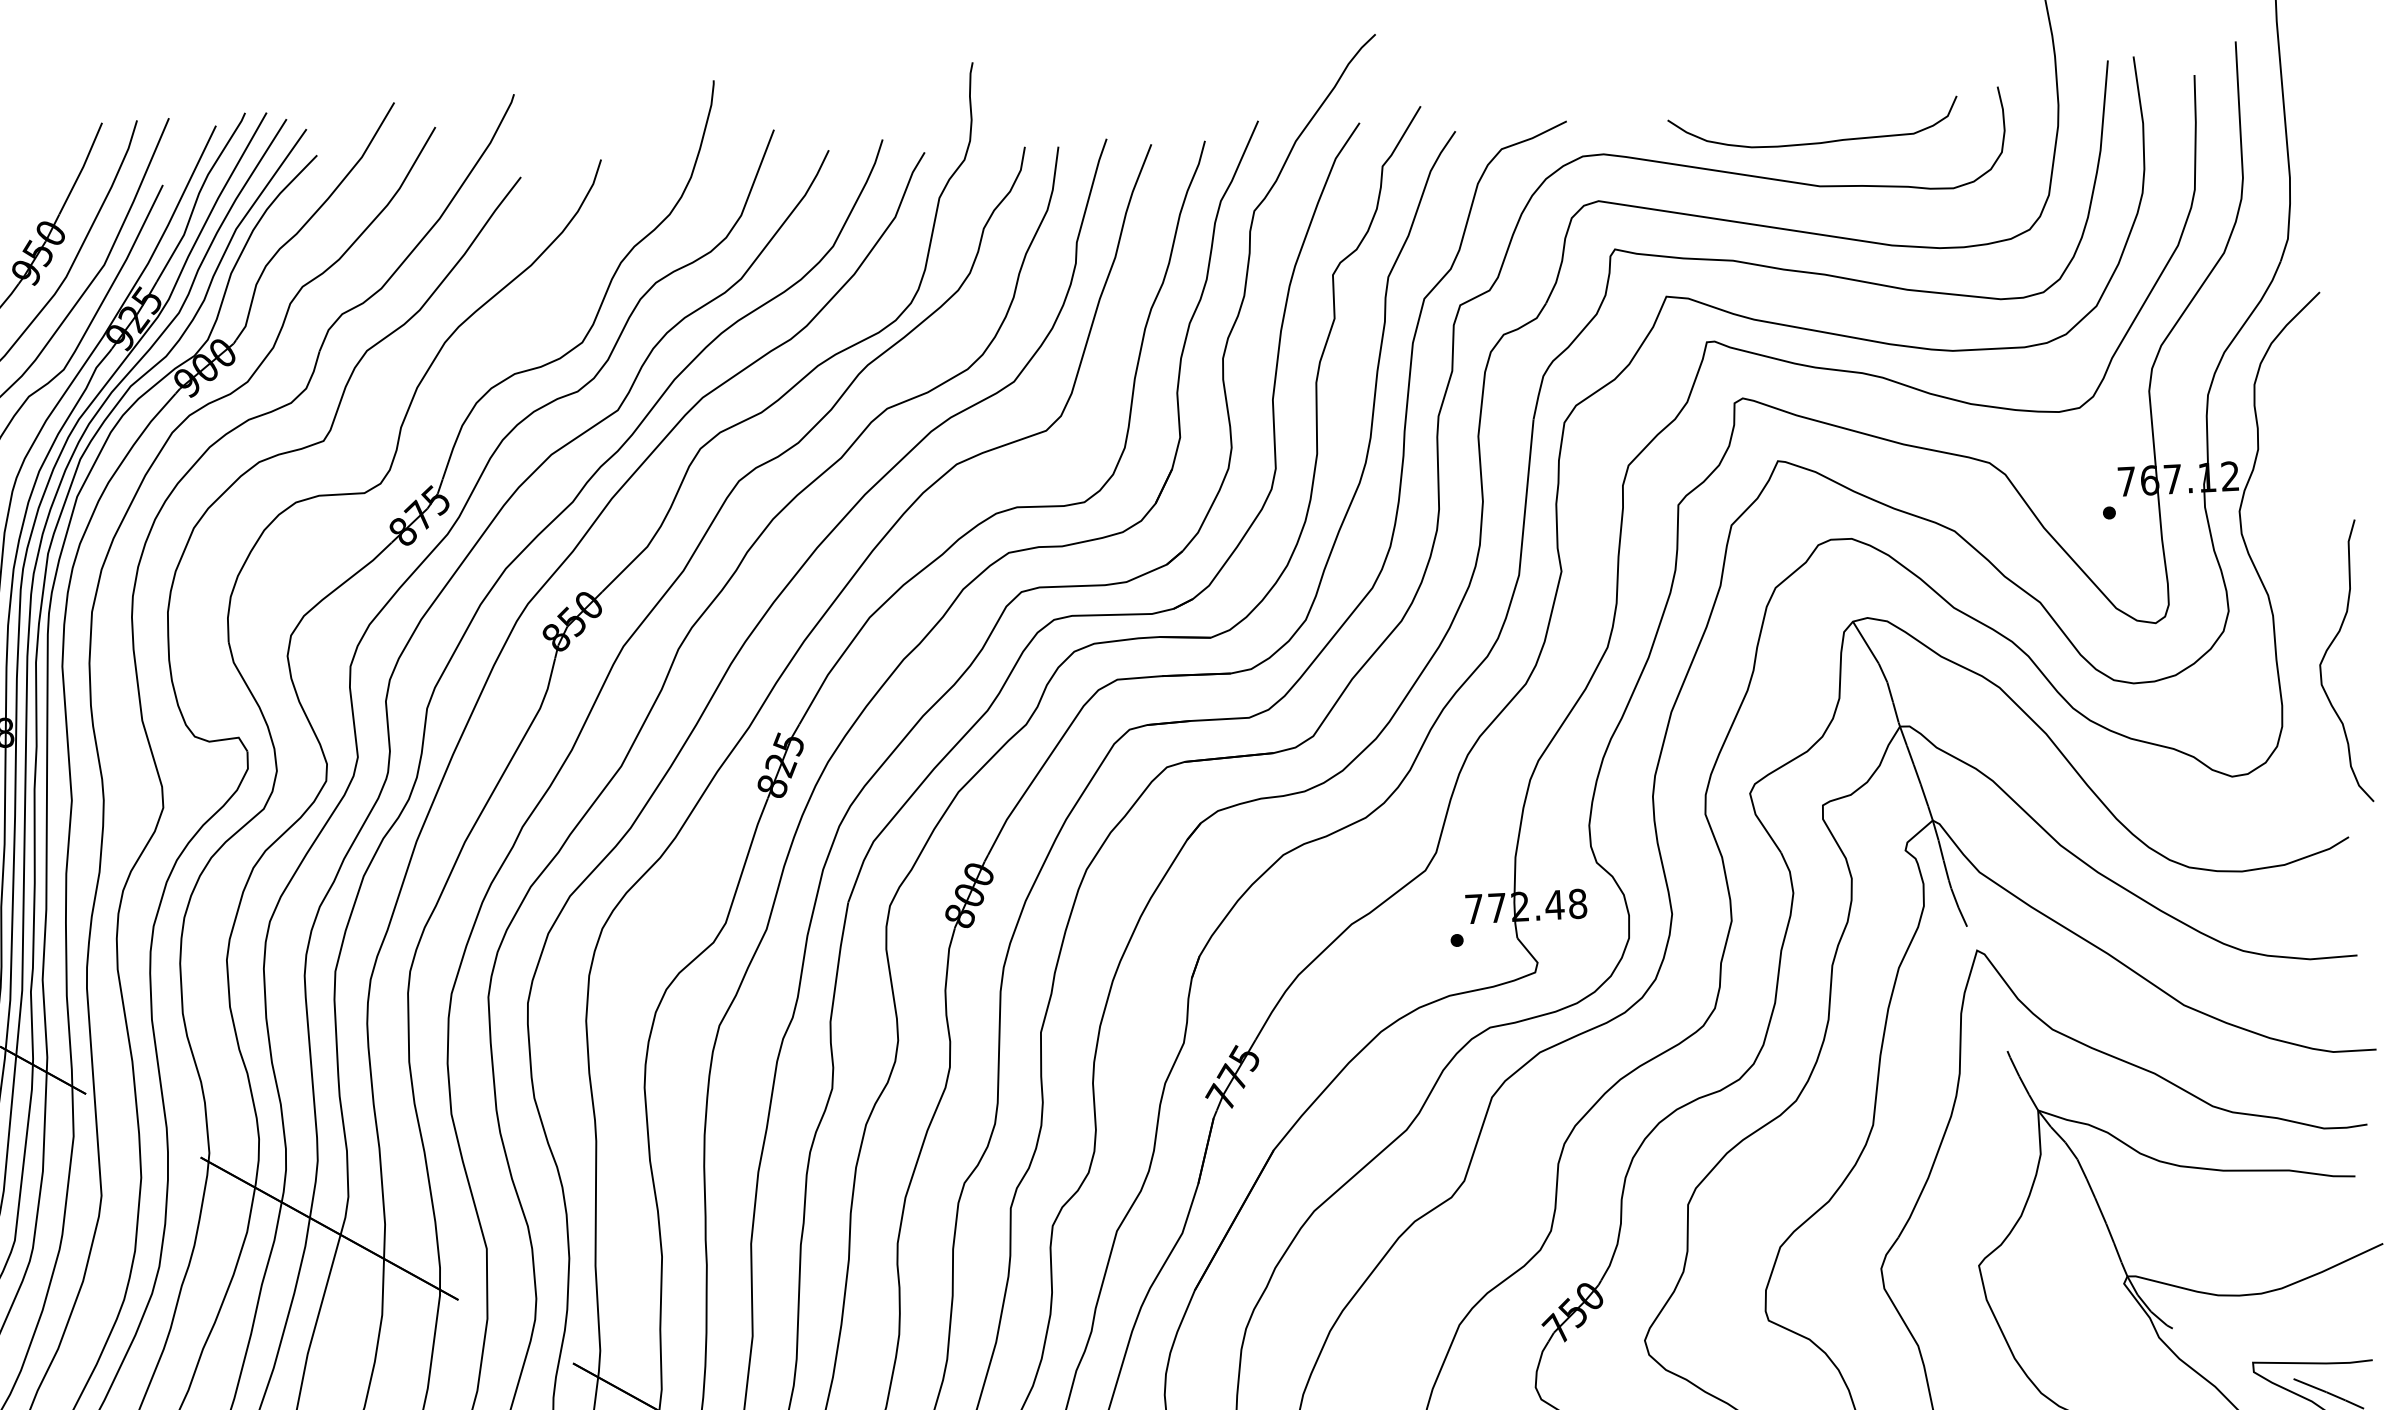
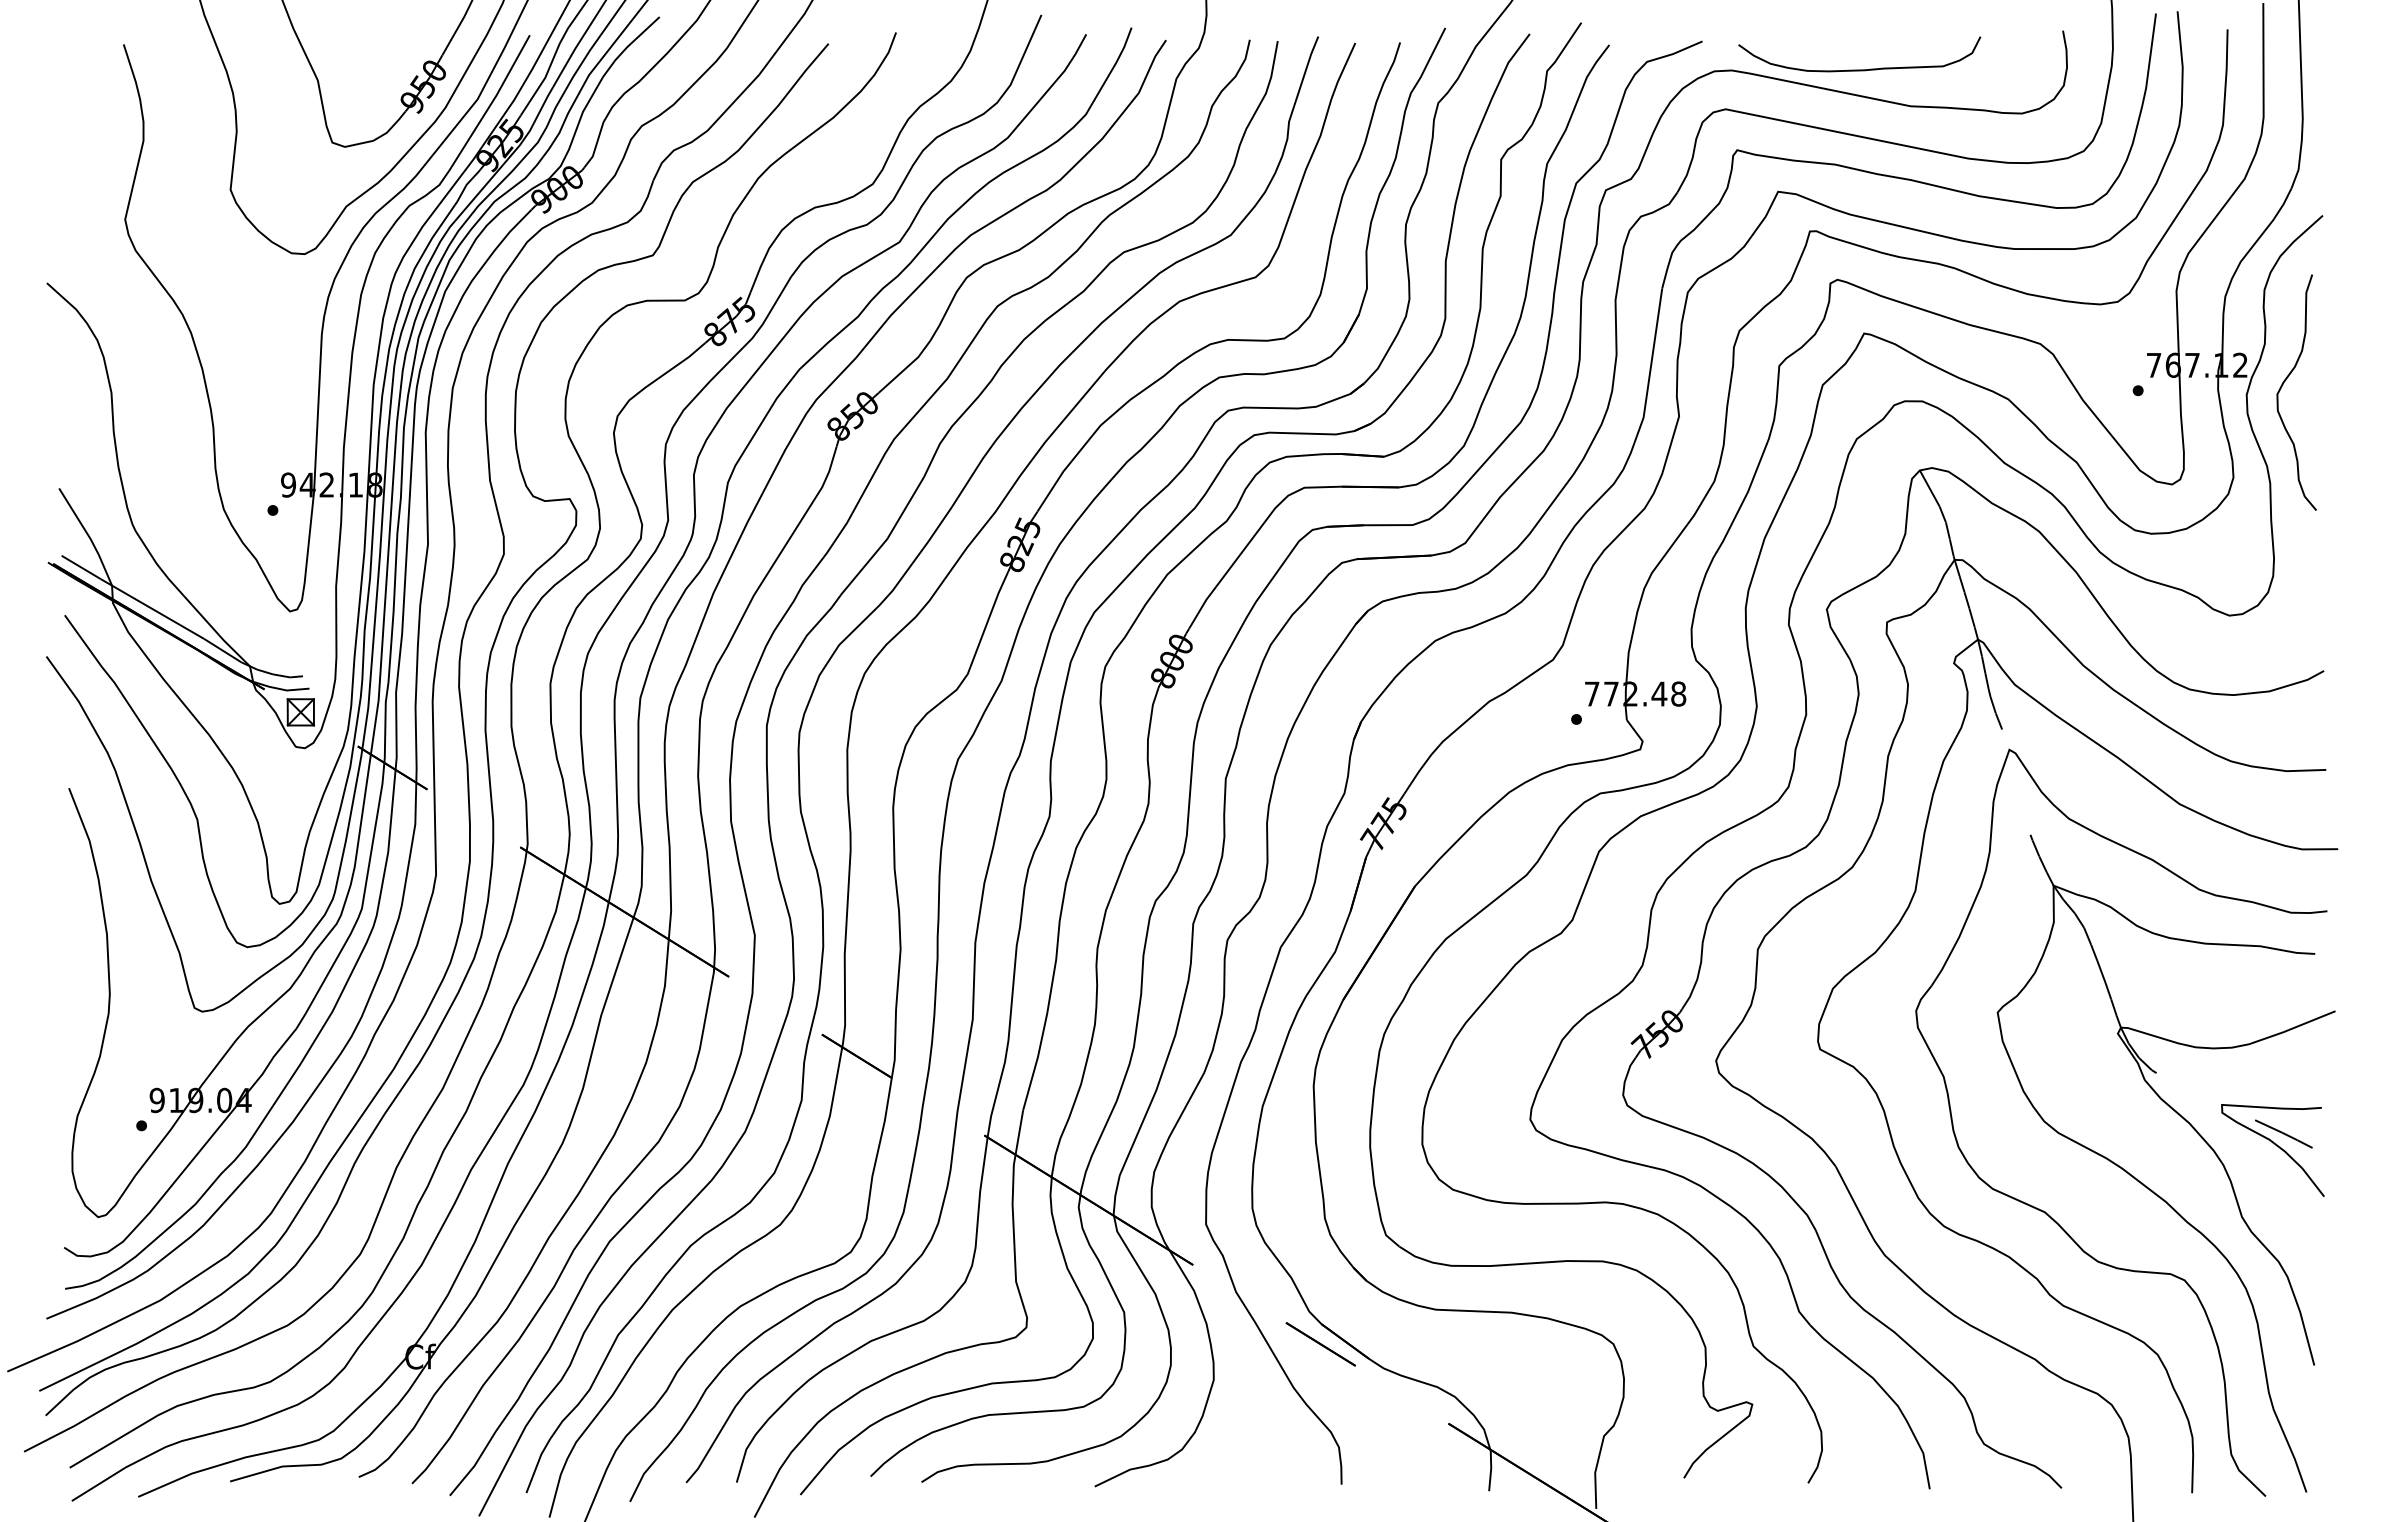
curve: (1813, 142) -> (1859, 69), moved
curve: (2325, 655) -> (2282, 386), moved

